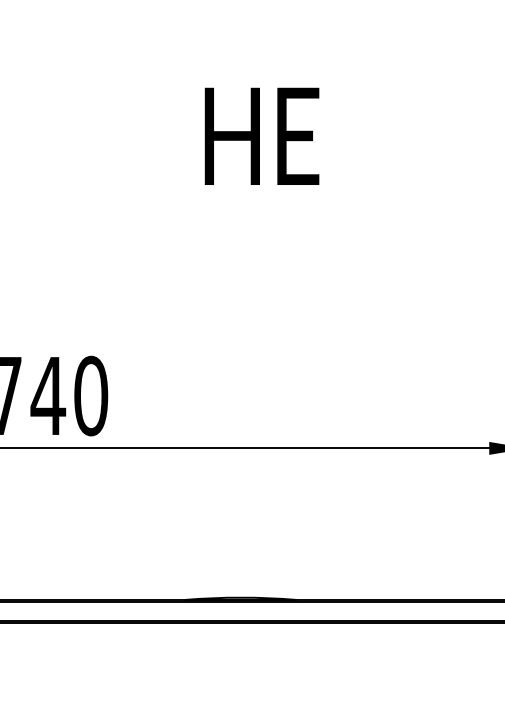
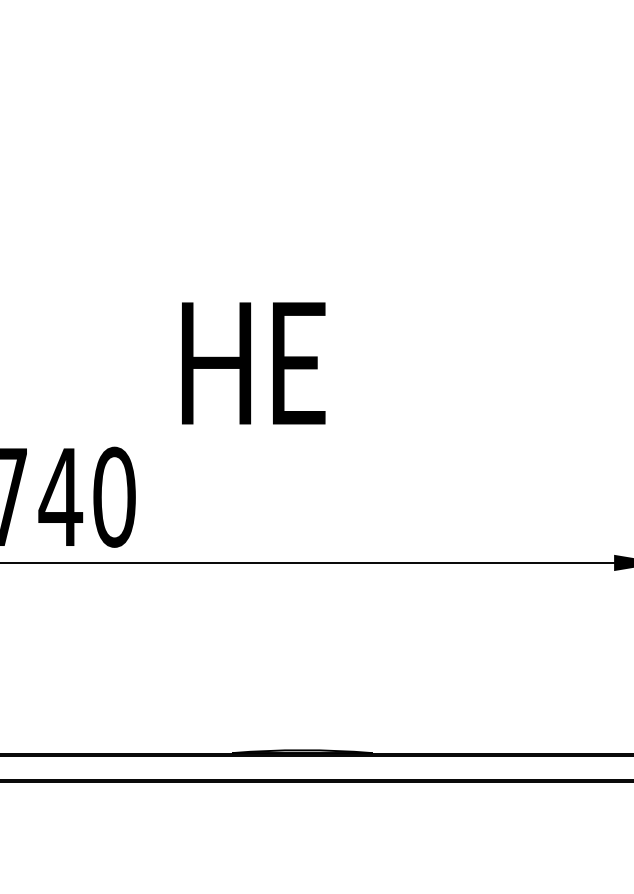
text: (261, 135) -> (253, 362), moved

